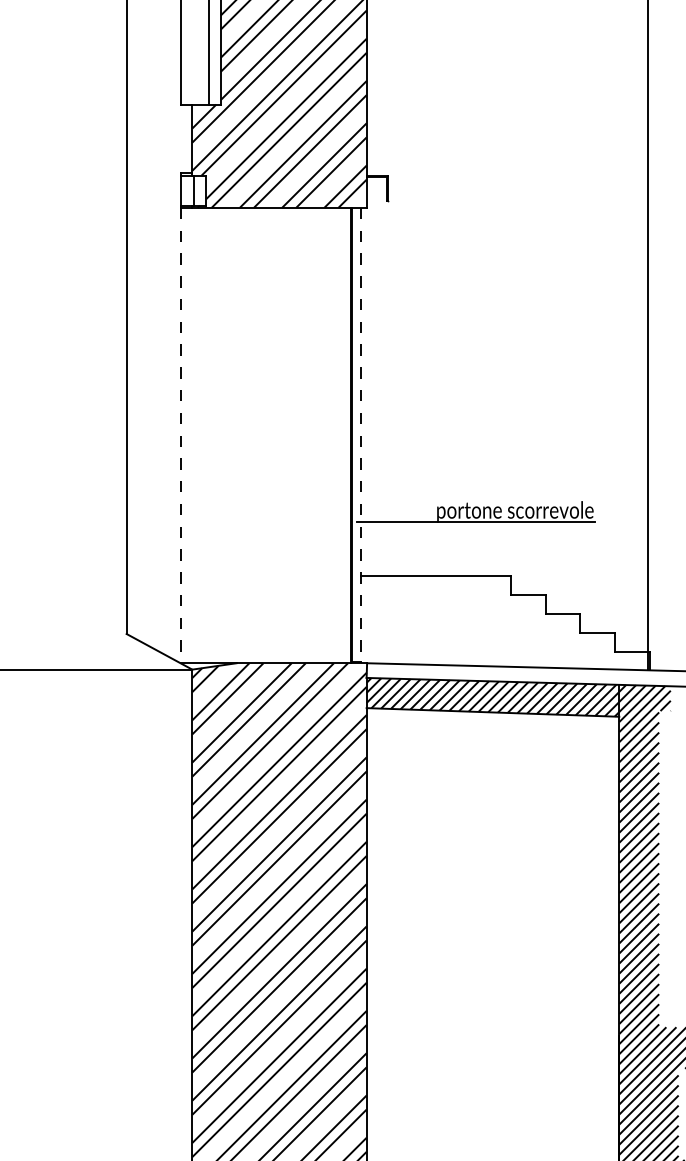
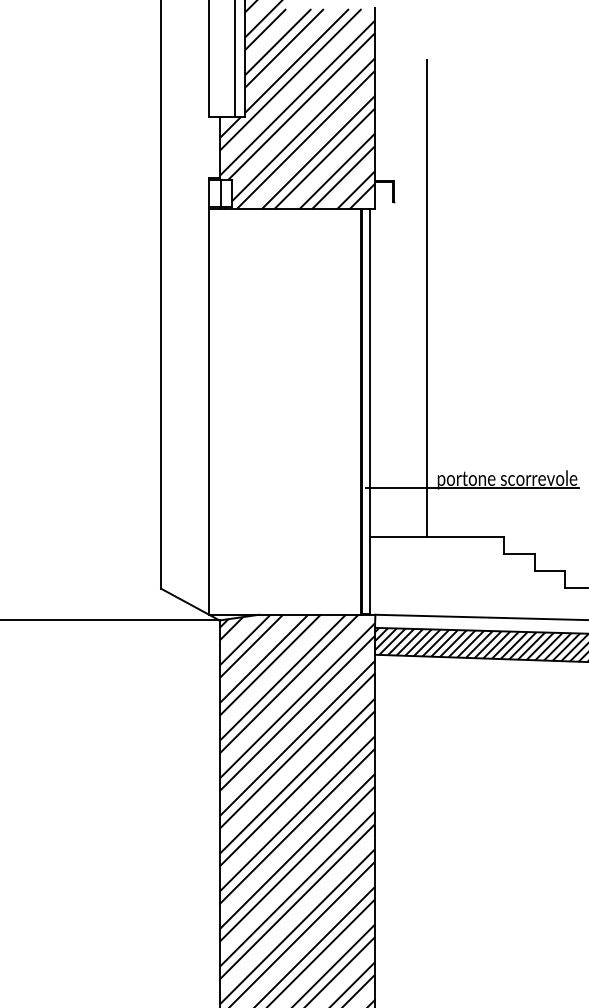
line: (424, 308) -> (426, 298), added
line: (180, 435) -> (209, 411), dashed -> solid
line: (360, 435) -> (369, 411), dashed -> solid

